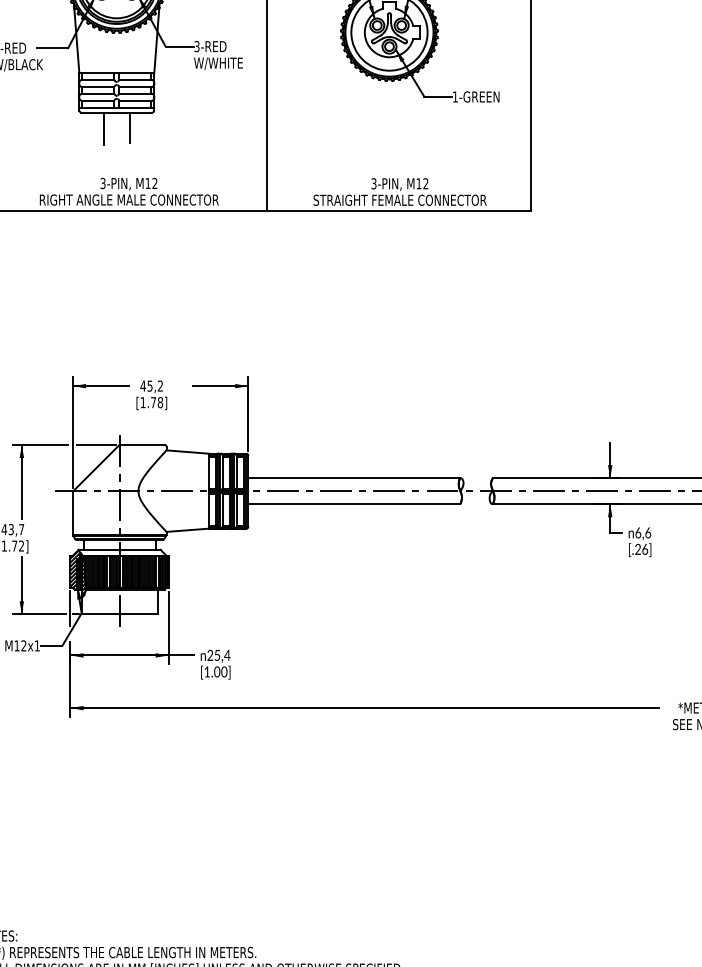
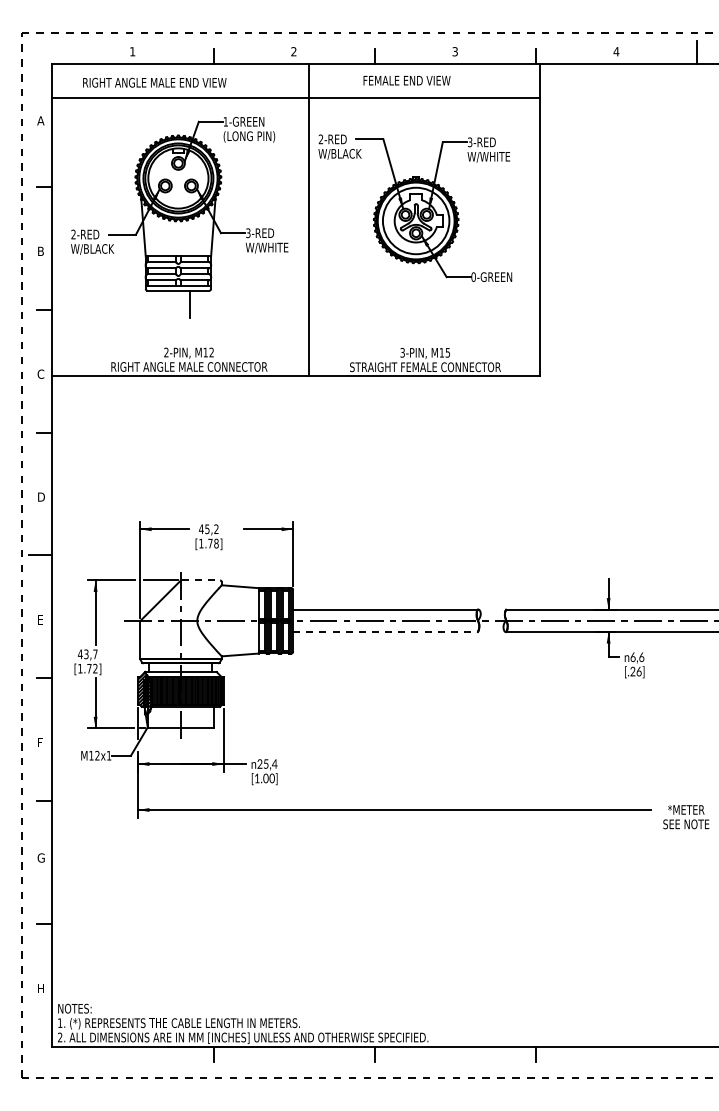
text: (455, 96) -> (473, 276), 1-GREEN -> 0-GREEN
line: (104, 128) -> (167, 304), removed
text: (103, 183) -> (166, 352), 3-PIN, -> 2-PIN,
text: (425, 183) -> (447, 352), M12 -> M15
line: (143, 444) -> (201, 580), solid -> dashed
line: (355, 504) -> (386, 632), solid -> dashed

